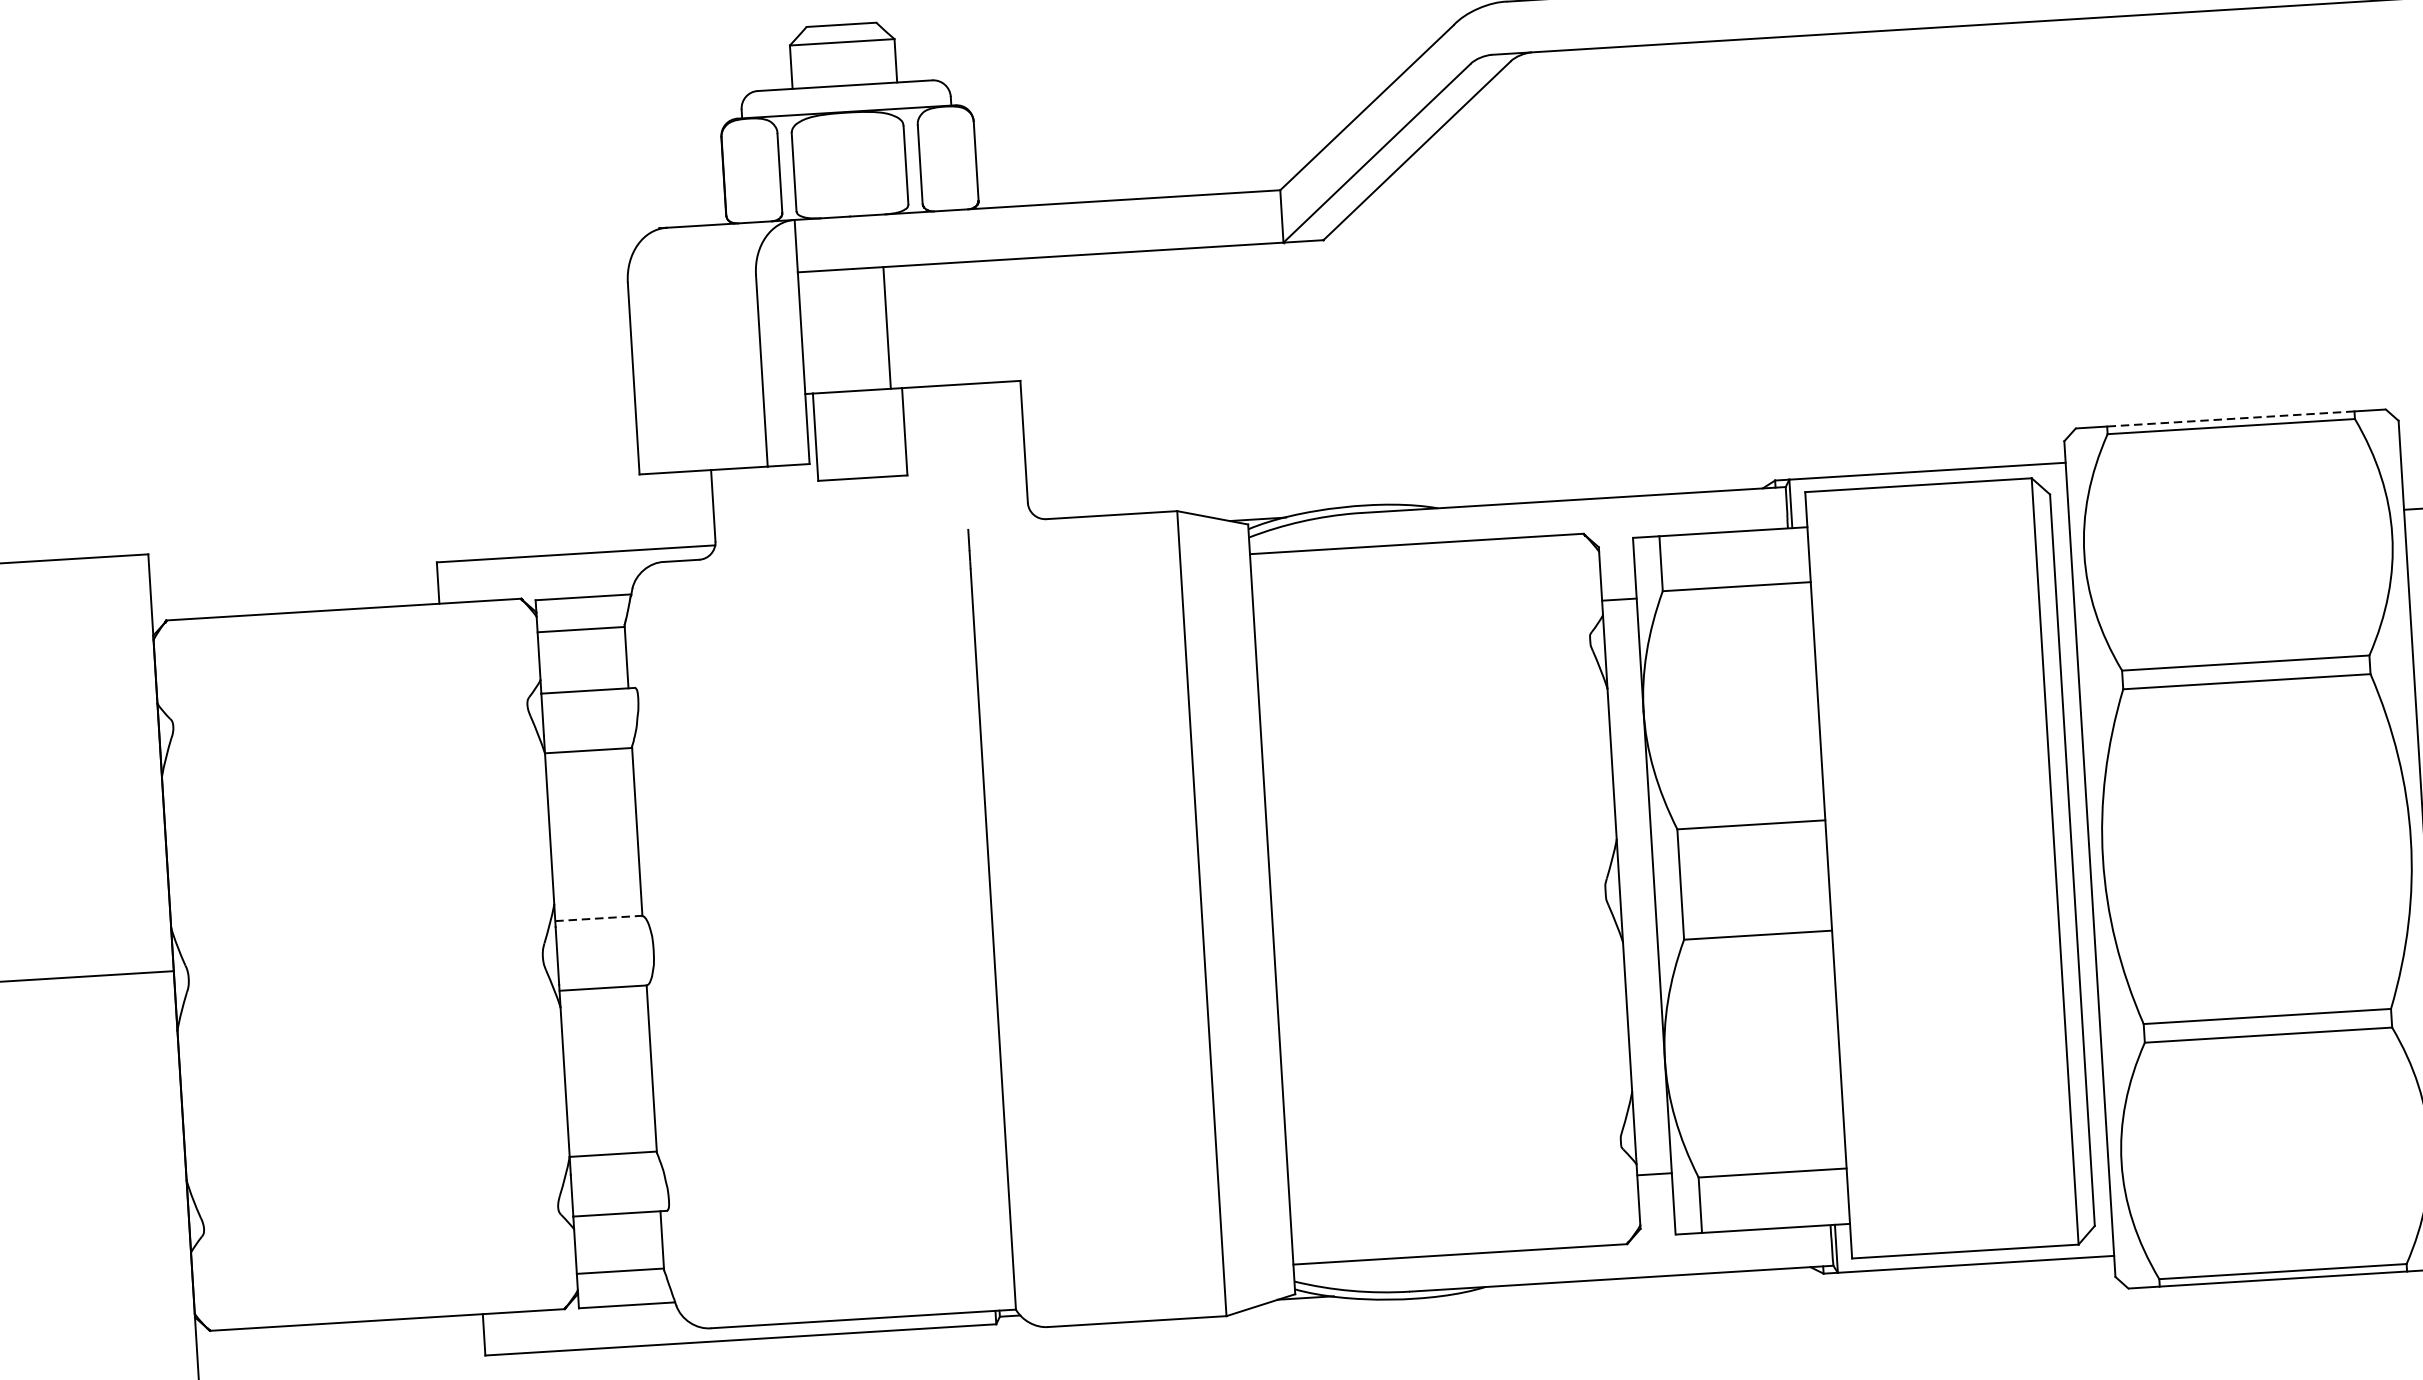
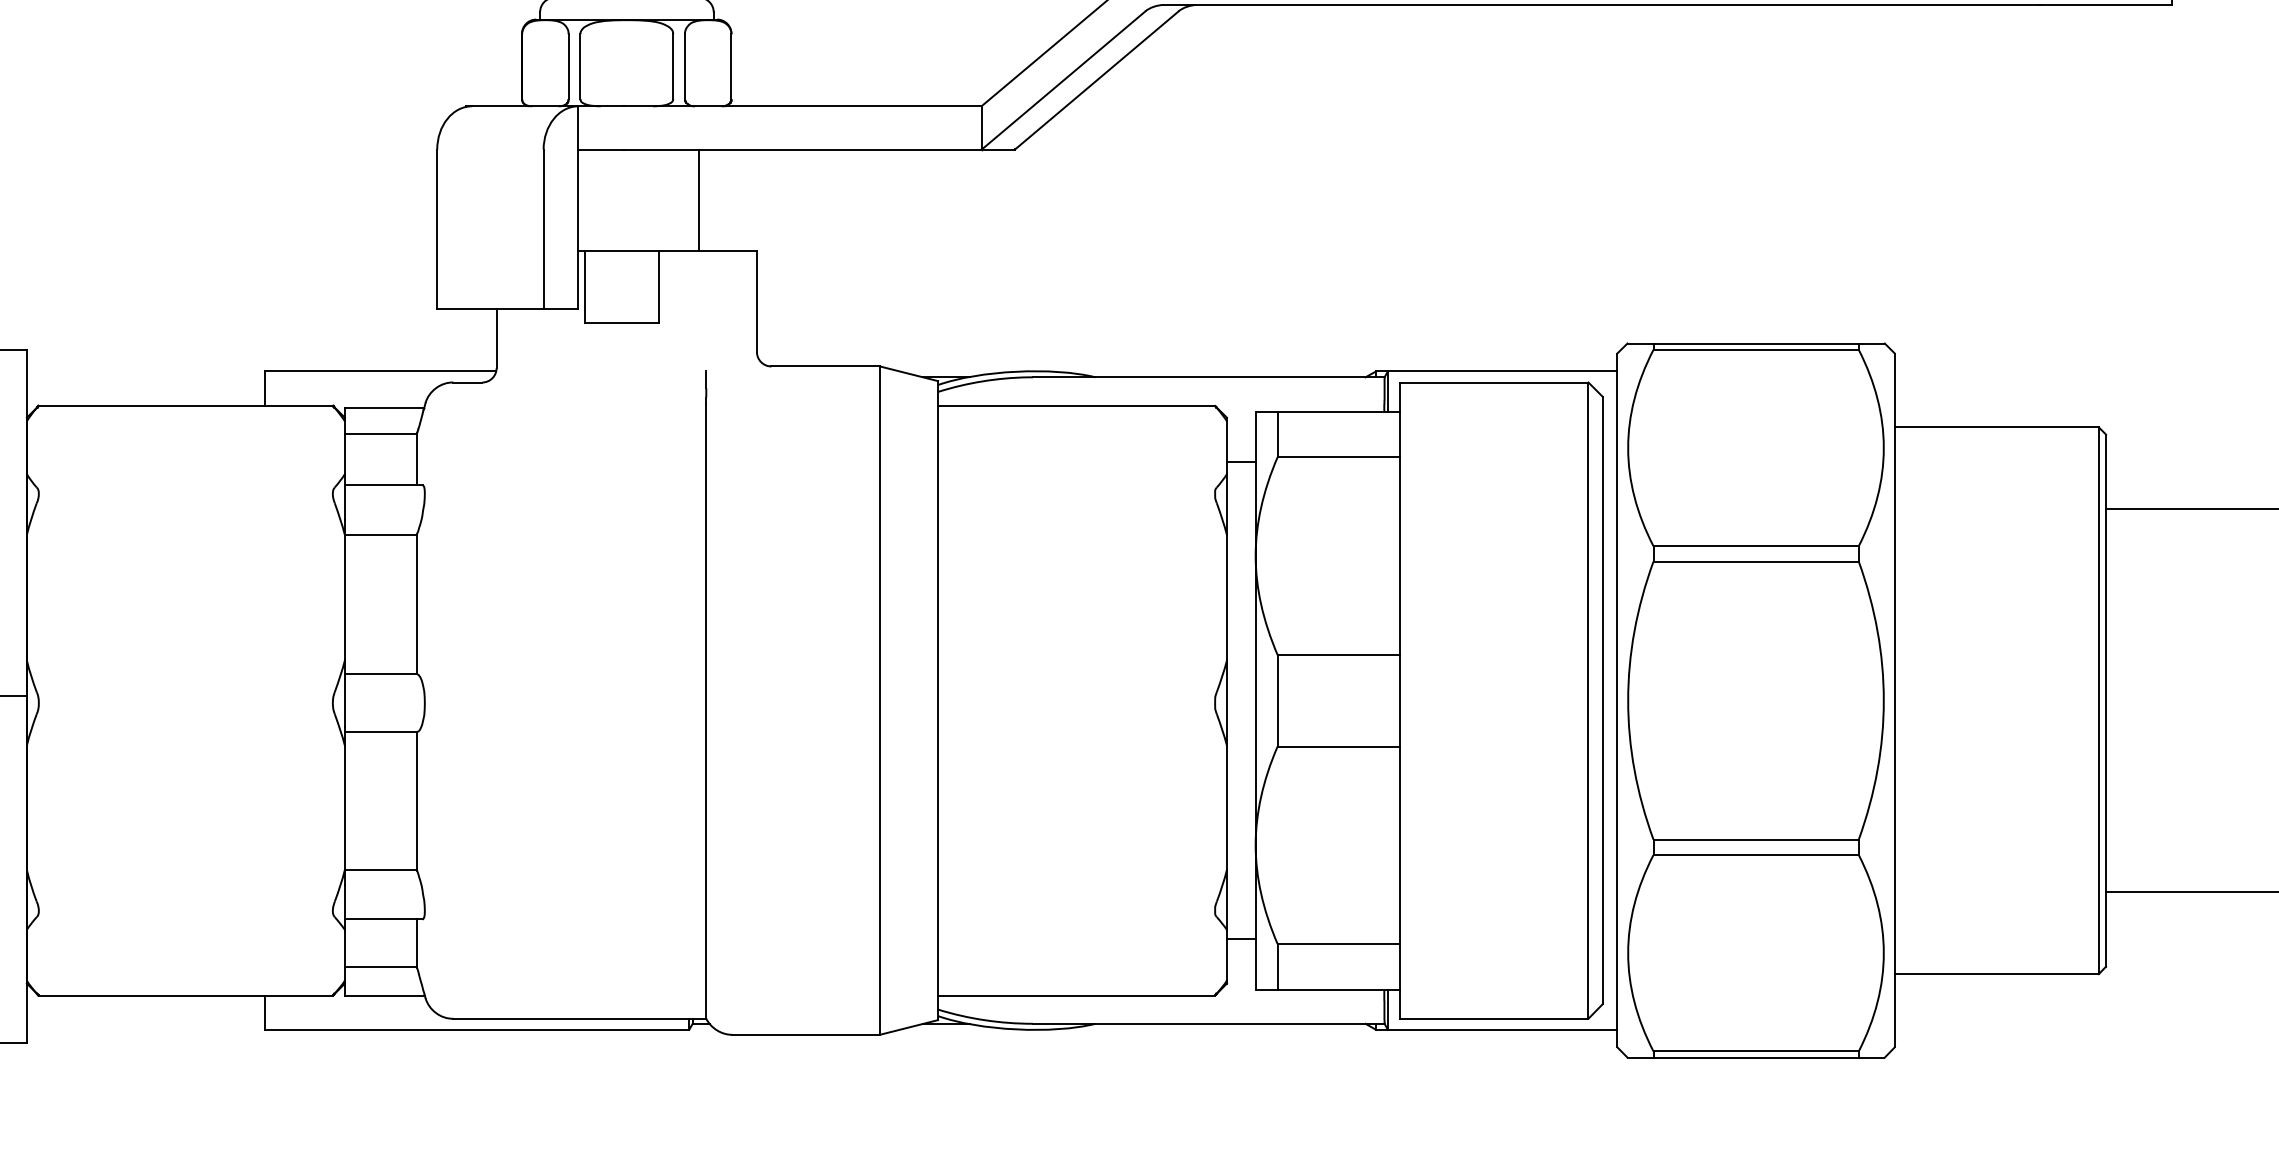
line: (887, 327) -> (699, 199), moved
line: (2231, 418) -> (1756, 343), dashed -> solid
line: (599, 918) -> (381, 674), dashed -> solid

